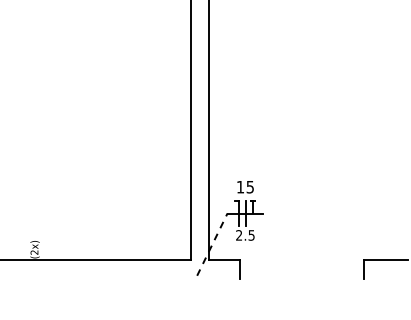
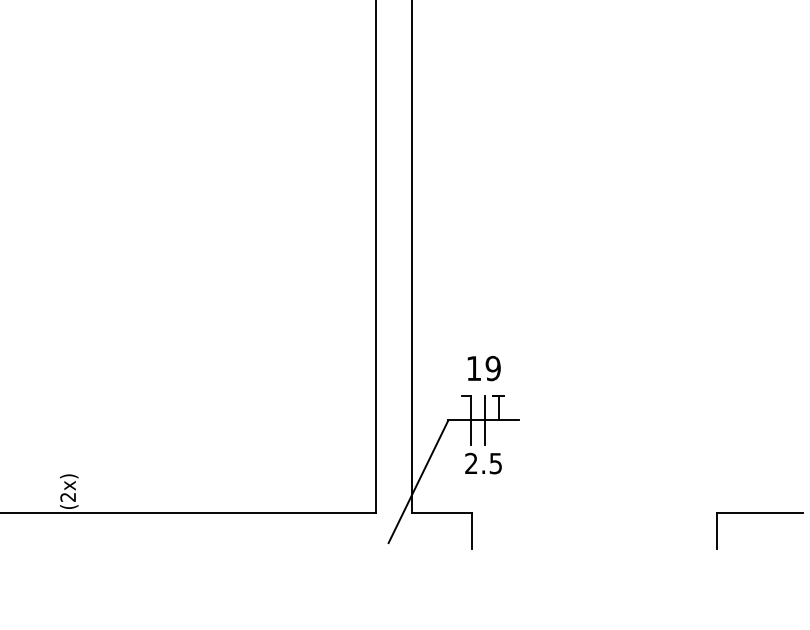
text: (250, 186) -> (493, 367), 15 -> 19
line: (212, 244) -> (418, 481), dashed -> solid

